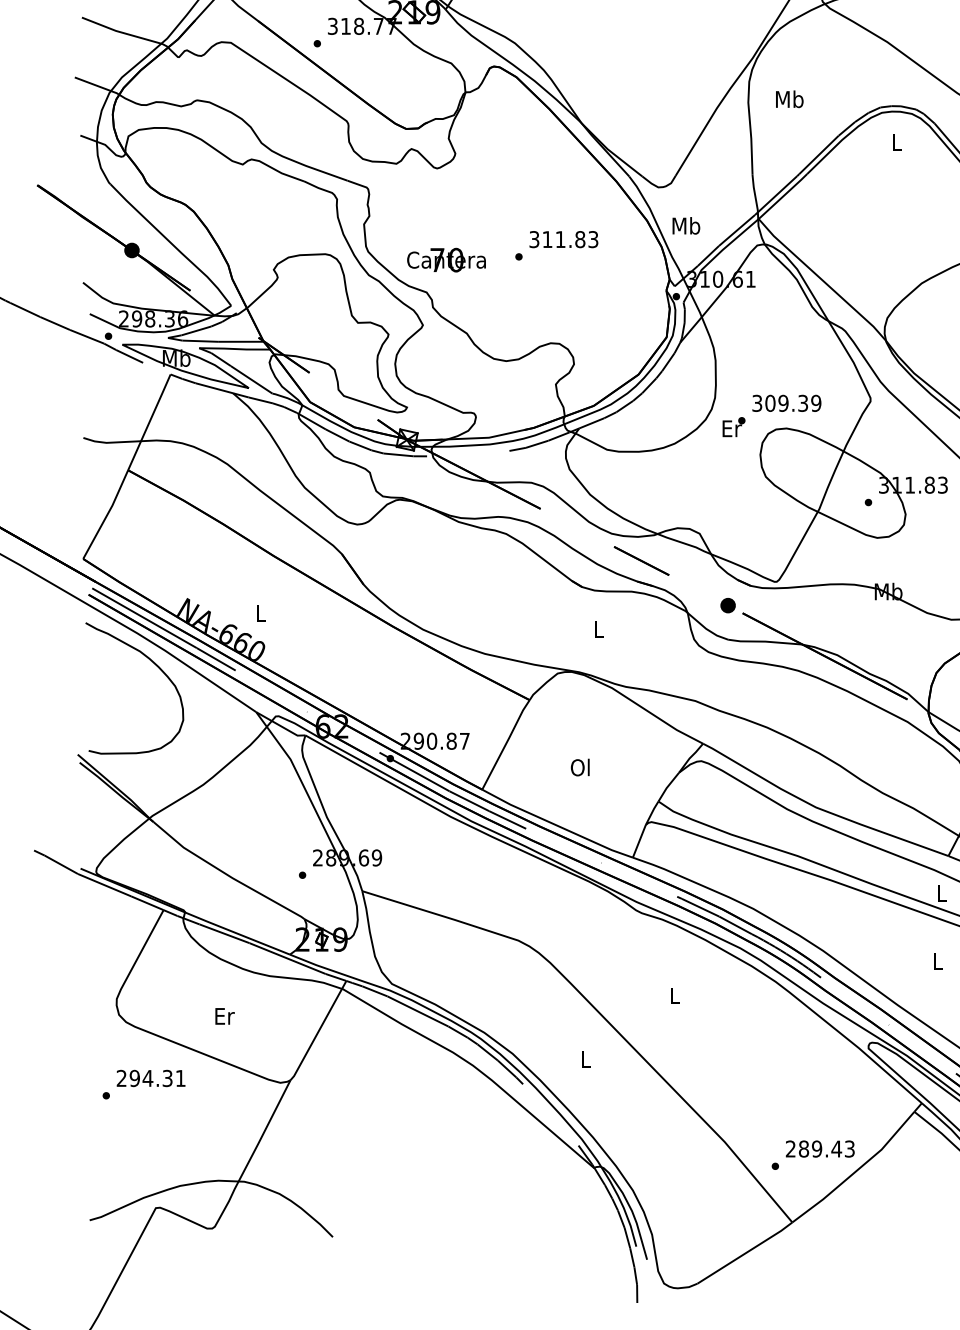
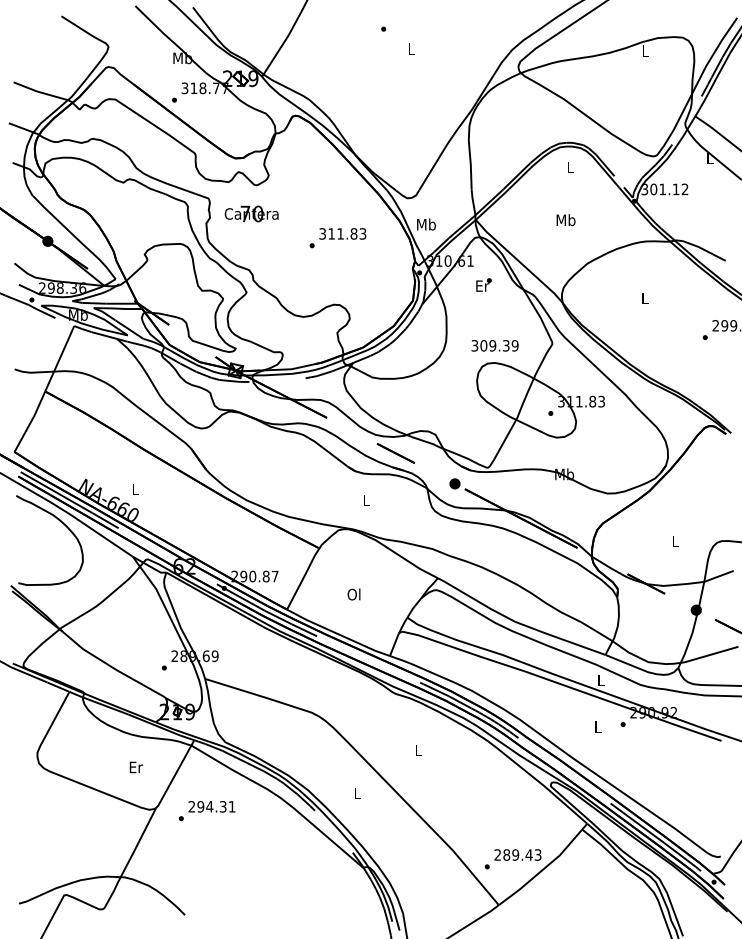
text: (788, 99) -> (565, 220), moved
text: (446, 259) -> (251, 213), moved
text: (733, 426) -> (483, 284), moved
text: (223, 1016) -> (135, 767), moved
text: (143, 1085) -> (206, 811), moved

